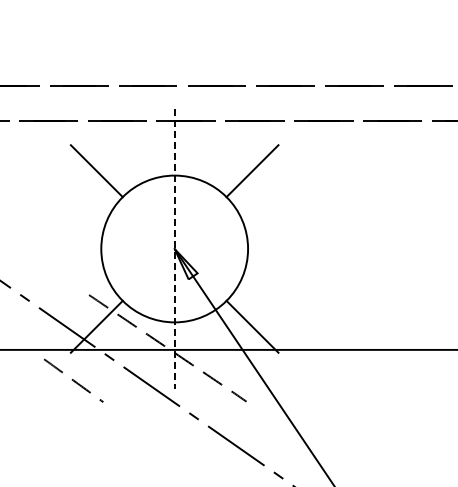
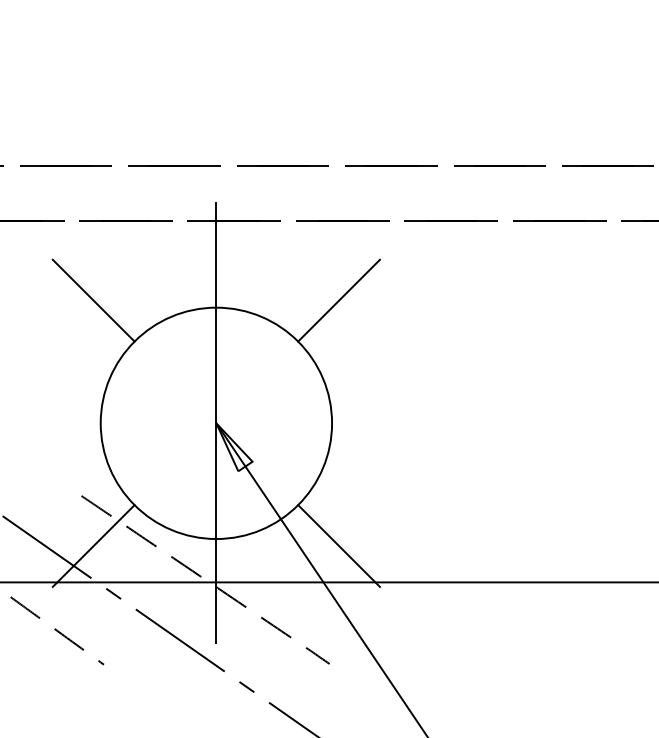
line: (174, 249) -> (216, 424), dashed -> solid

